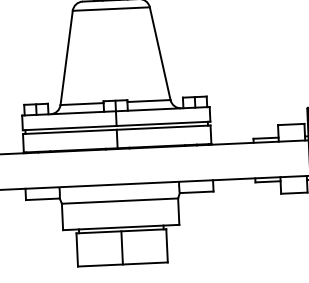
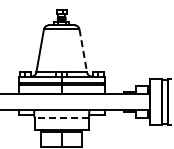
line: (160, 52) -> (83, 50), solid -> dashed
line: (119, 200) -> (61, 117), solid -> dashed

